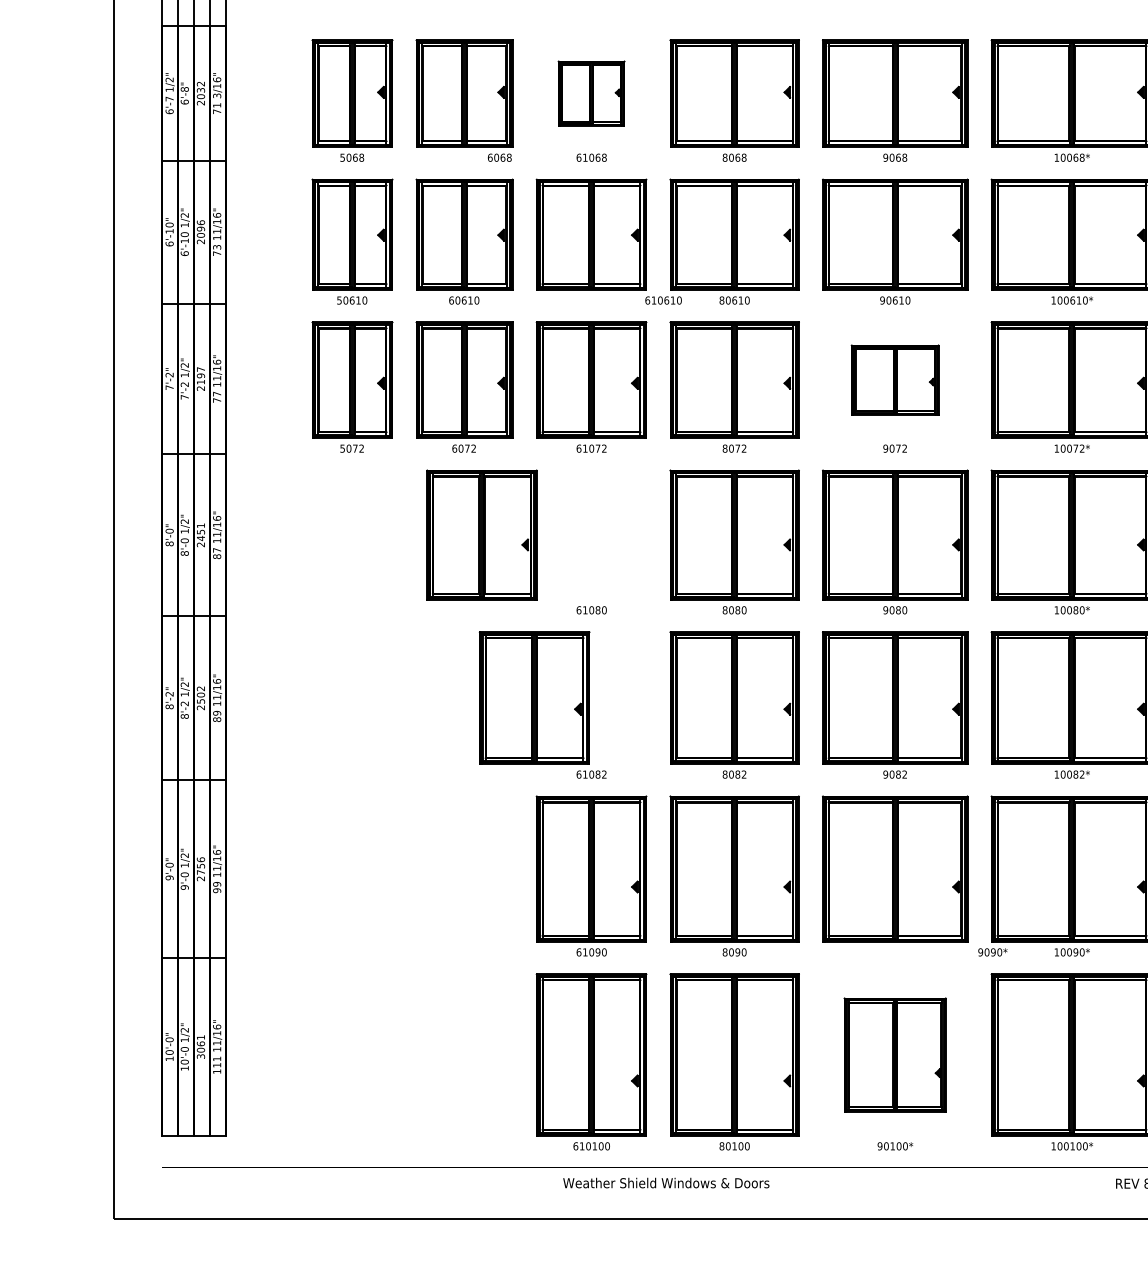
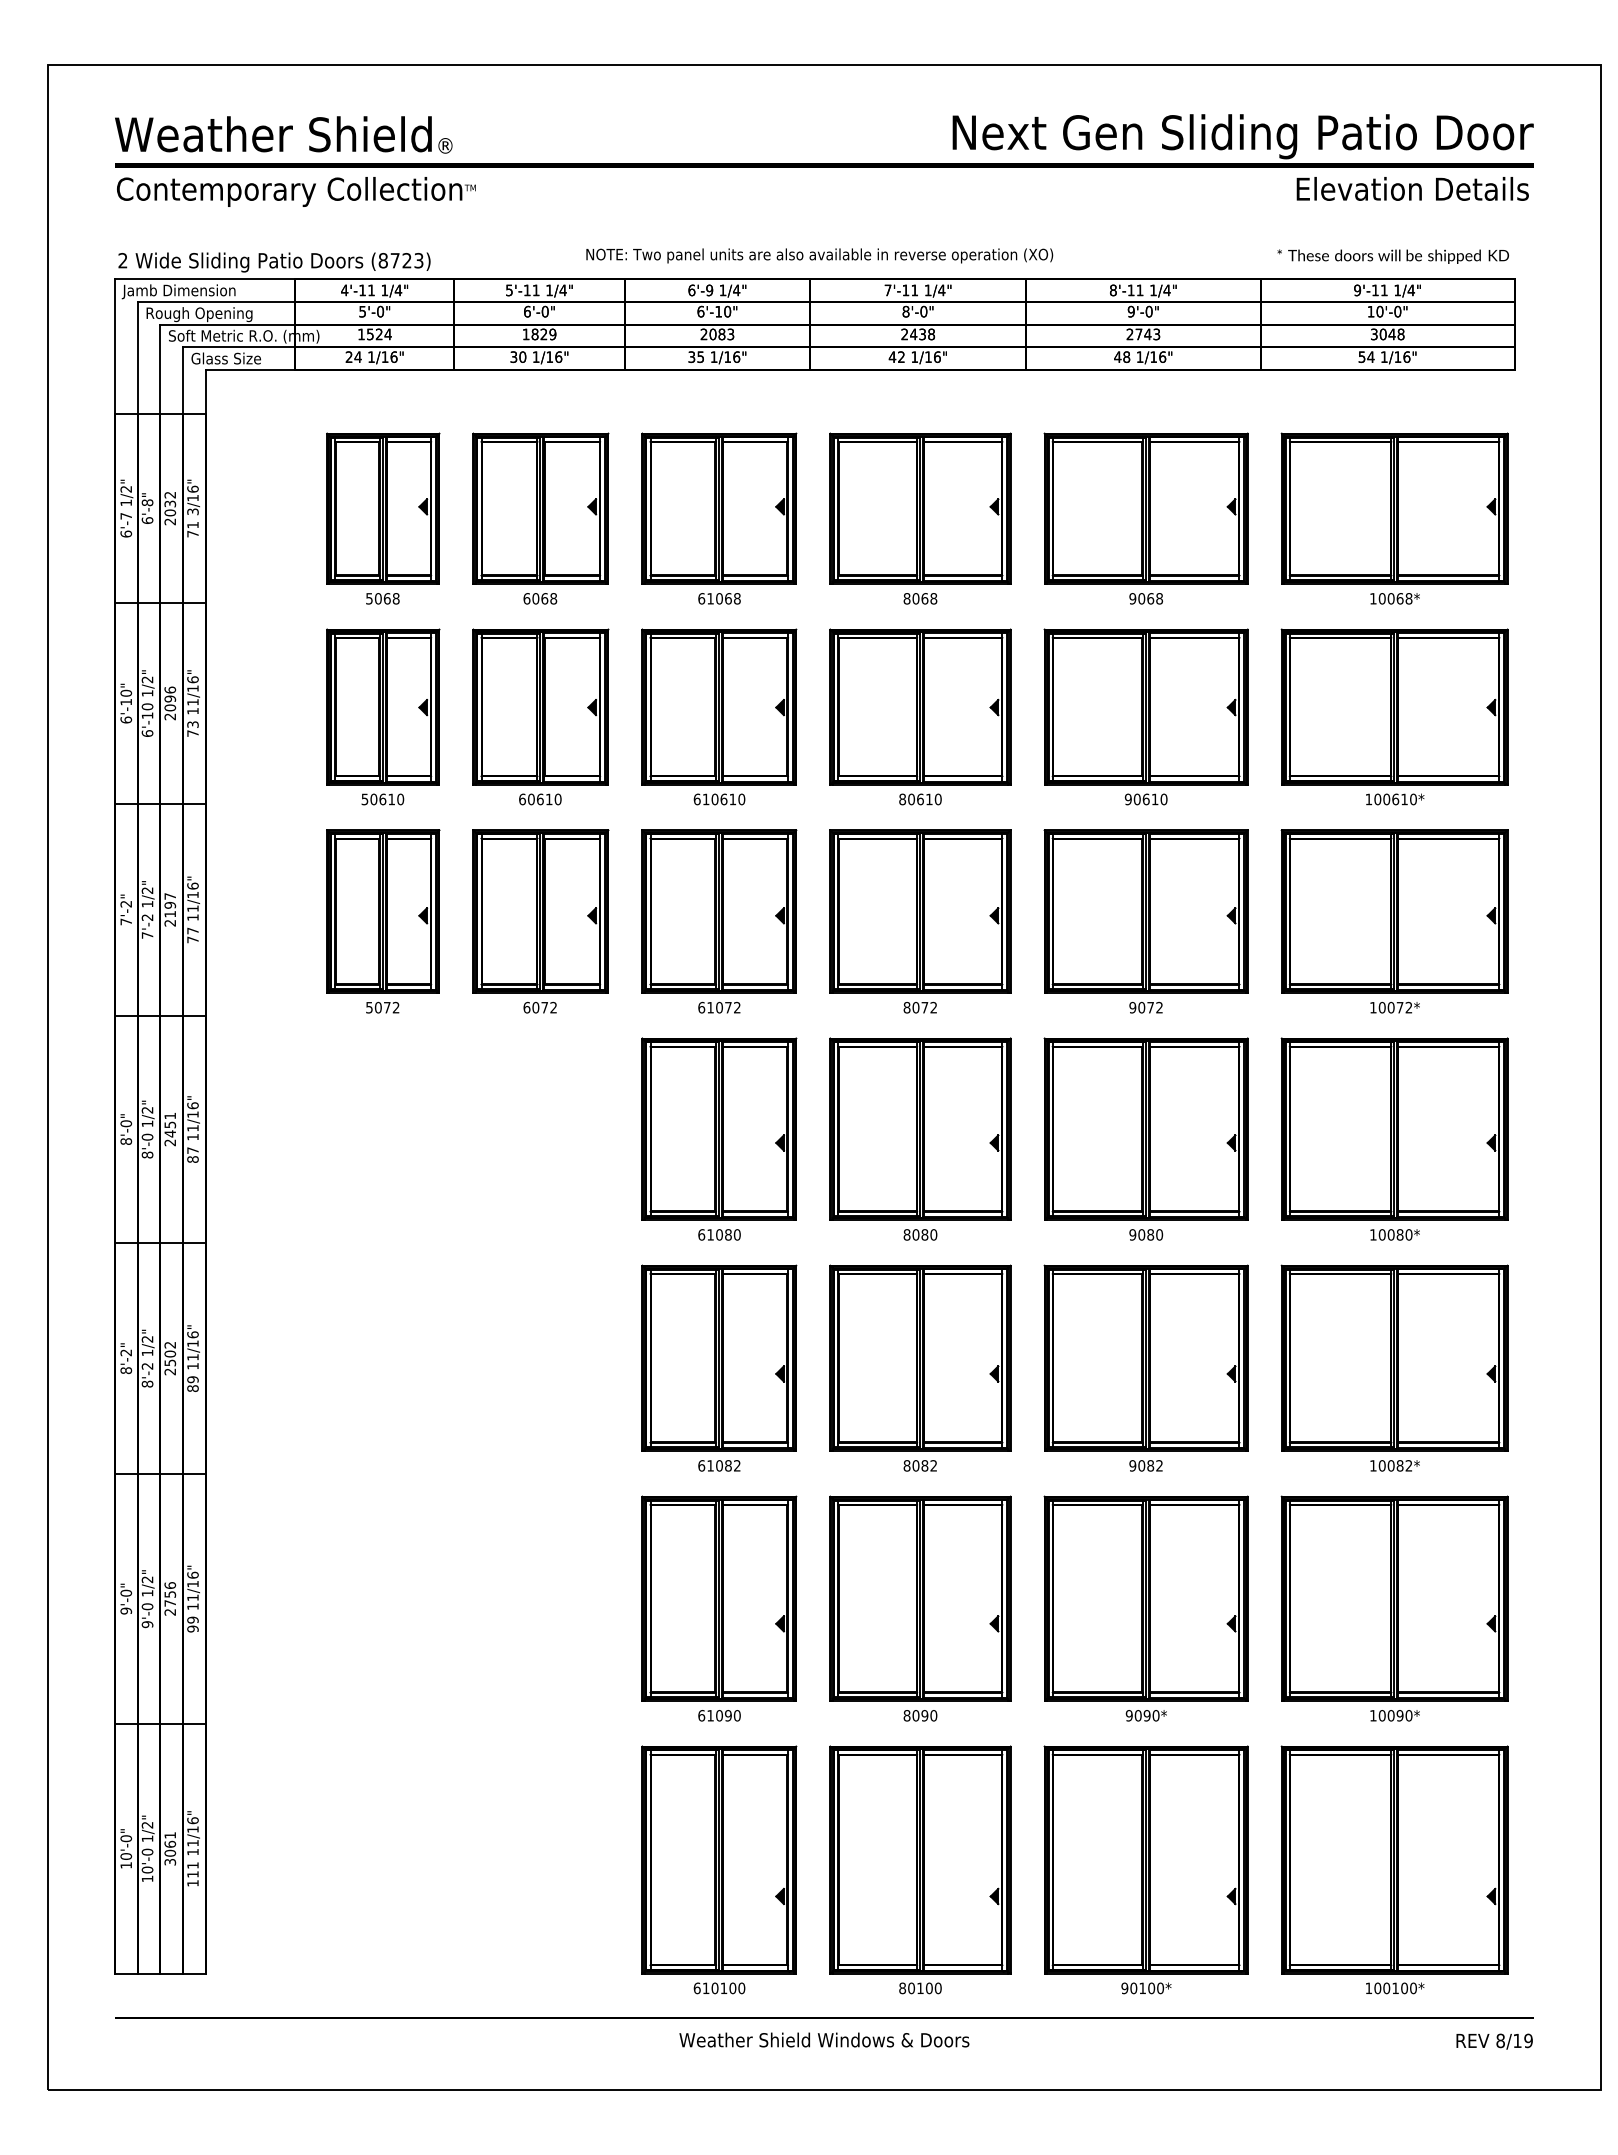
part: (591, 93) -> (719, 508), size x1.67
text: (499, 157) -> (540, 598), moved
text: (663, 300) -> (719, 799), moved
part: (894, 380) -> (1145, 911), size x1.67
part: (482, 534) -> (719, 1128), moved
part: (534, 697) -> (719, 1357), moved
text: (992, 952) -> (1145, 1715), moved
part: (894, 1054) -> (1145, 1859), size x1.43

